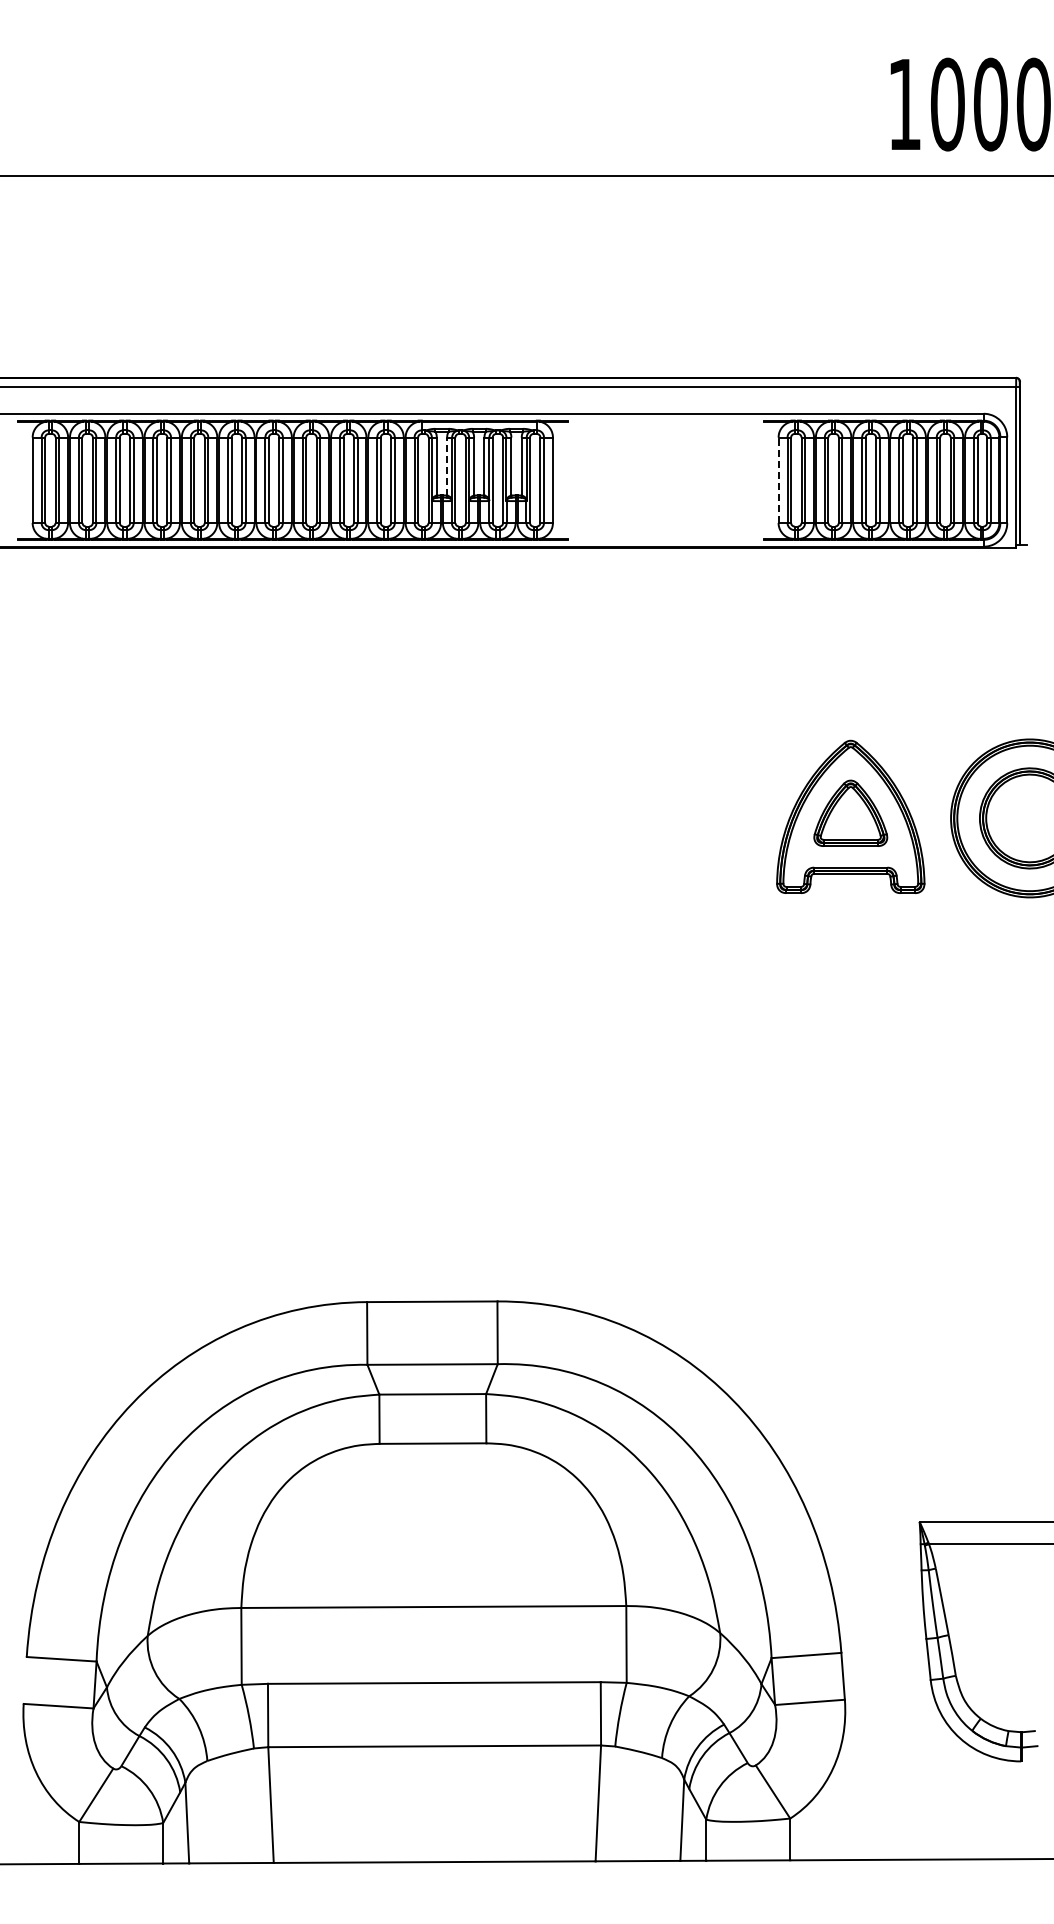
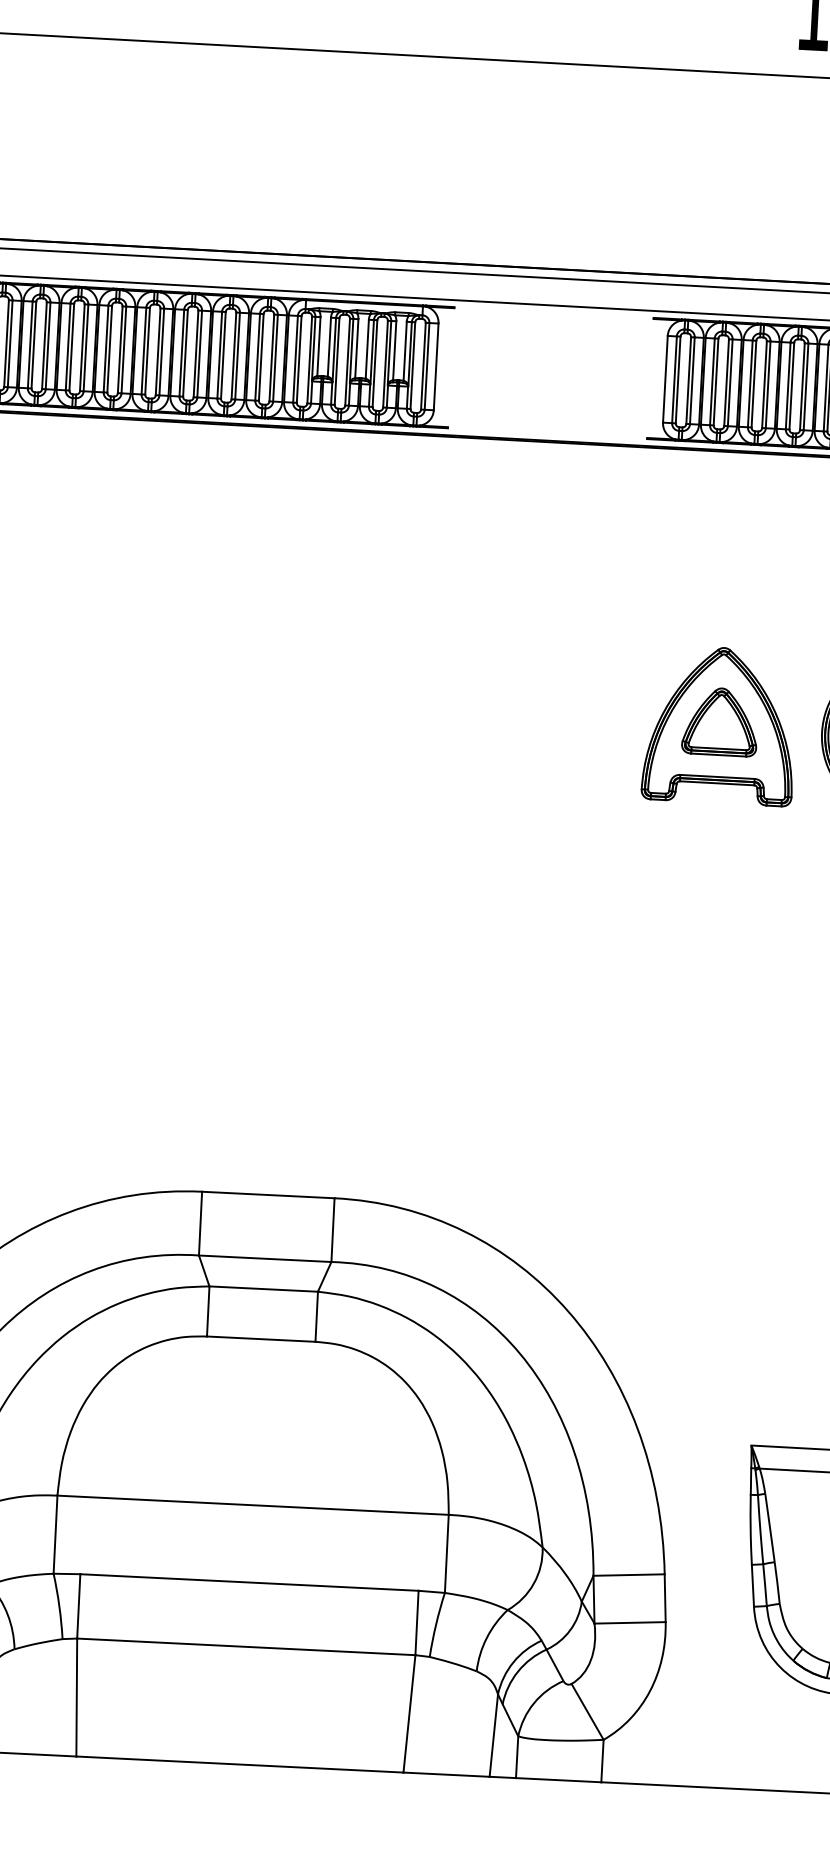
line: (447, 466) -> (329, 347), dashed -> solid
line: (778, 480) -> (665, 379), dashed -> solid

